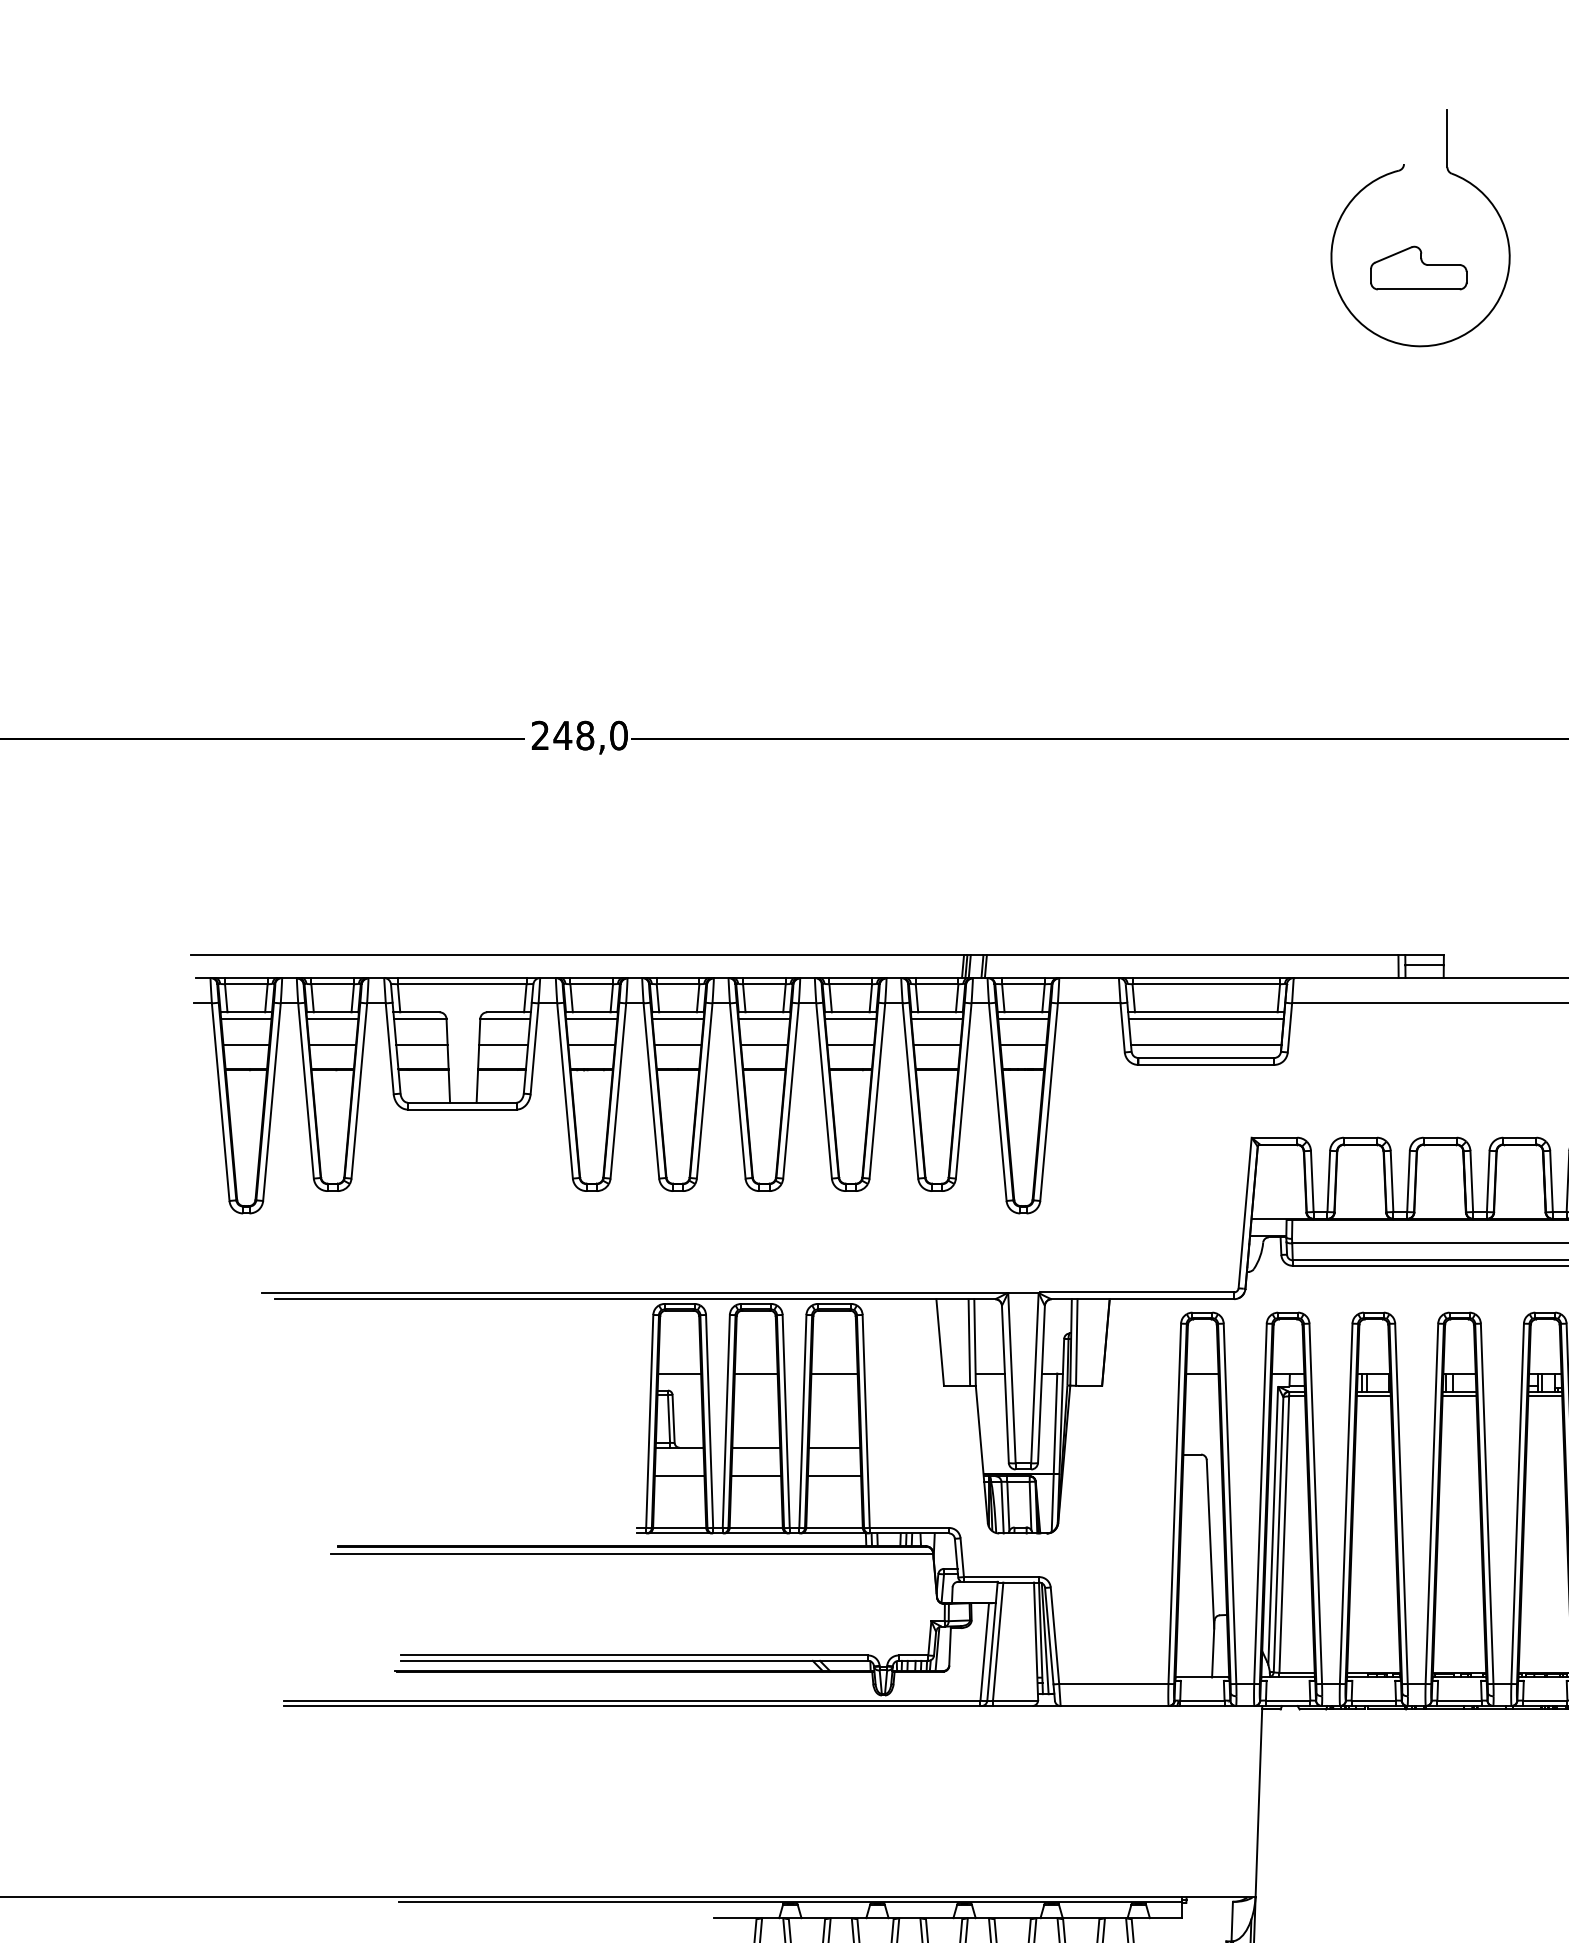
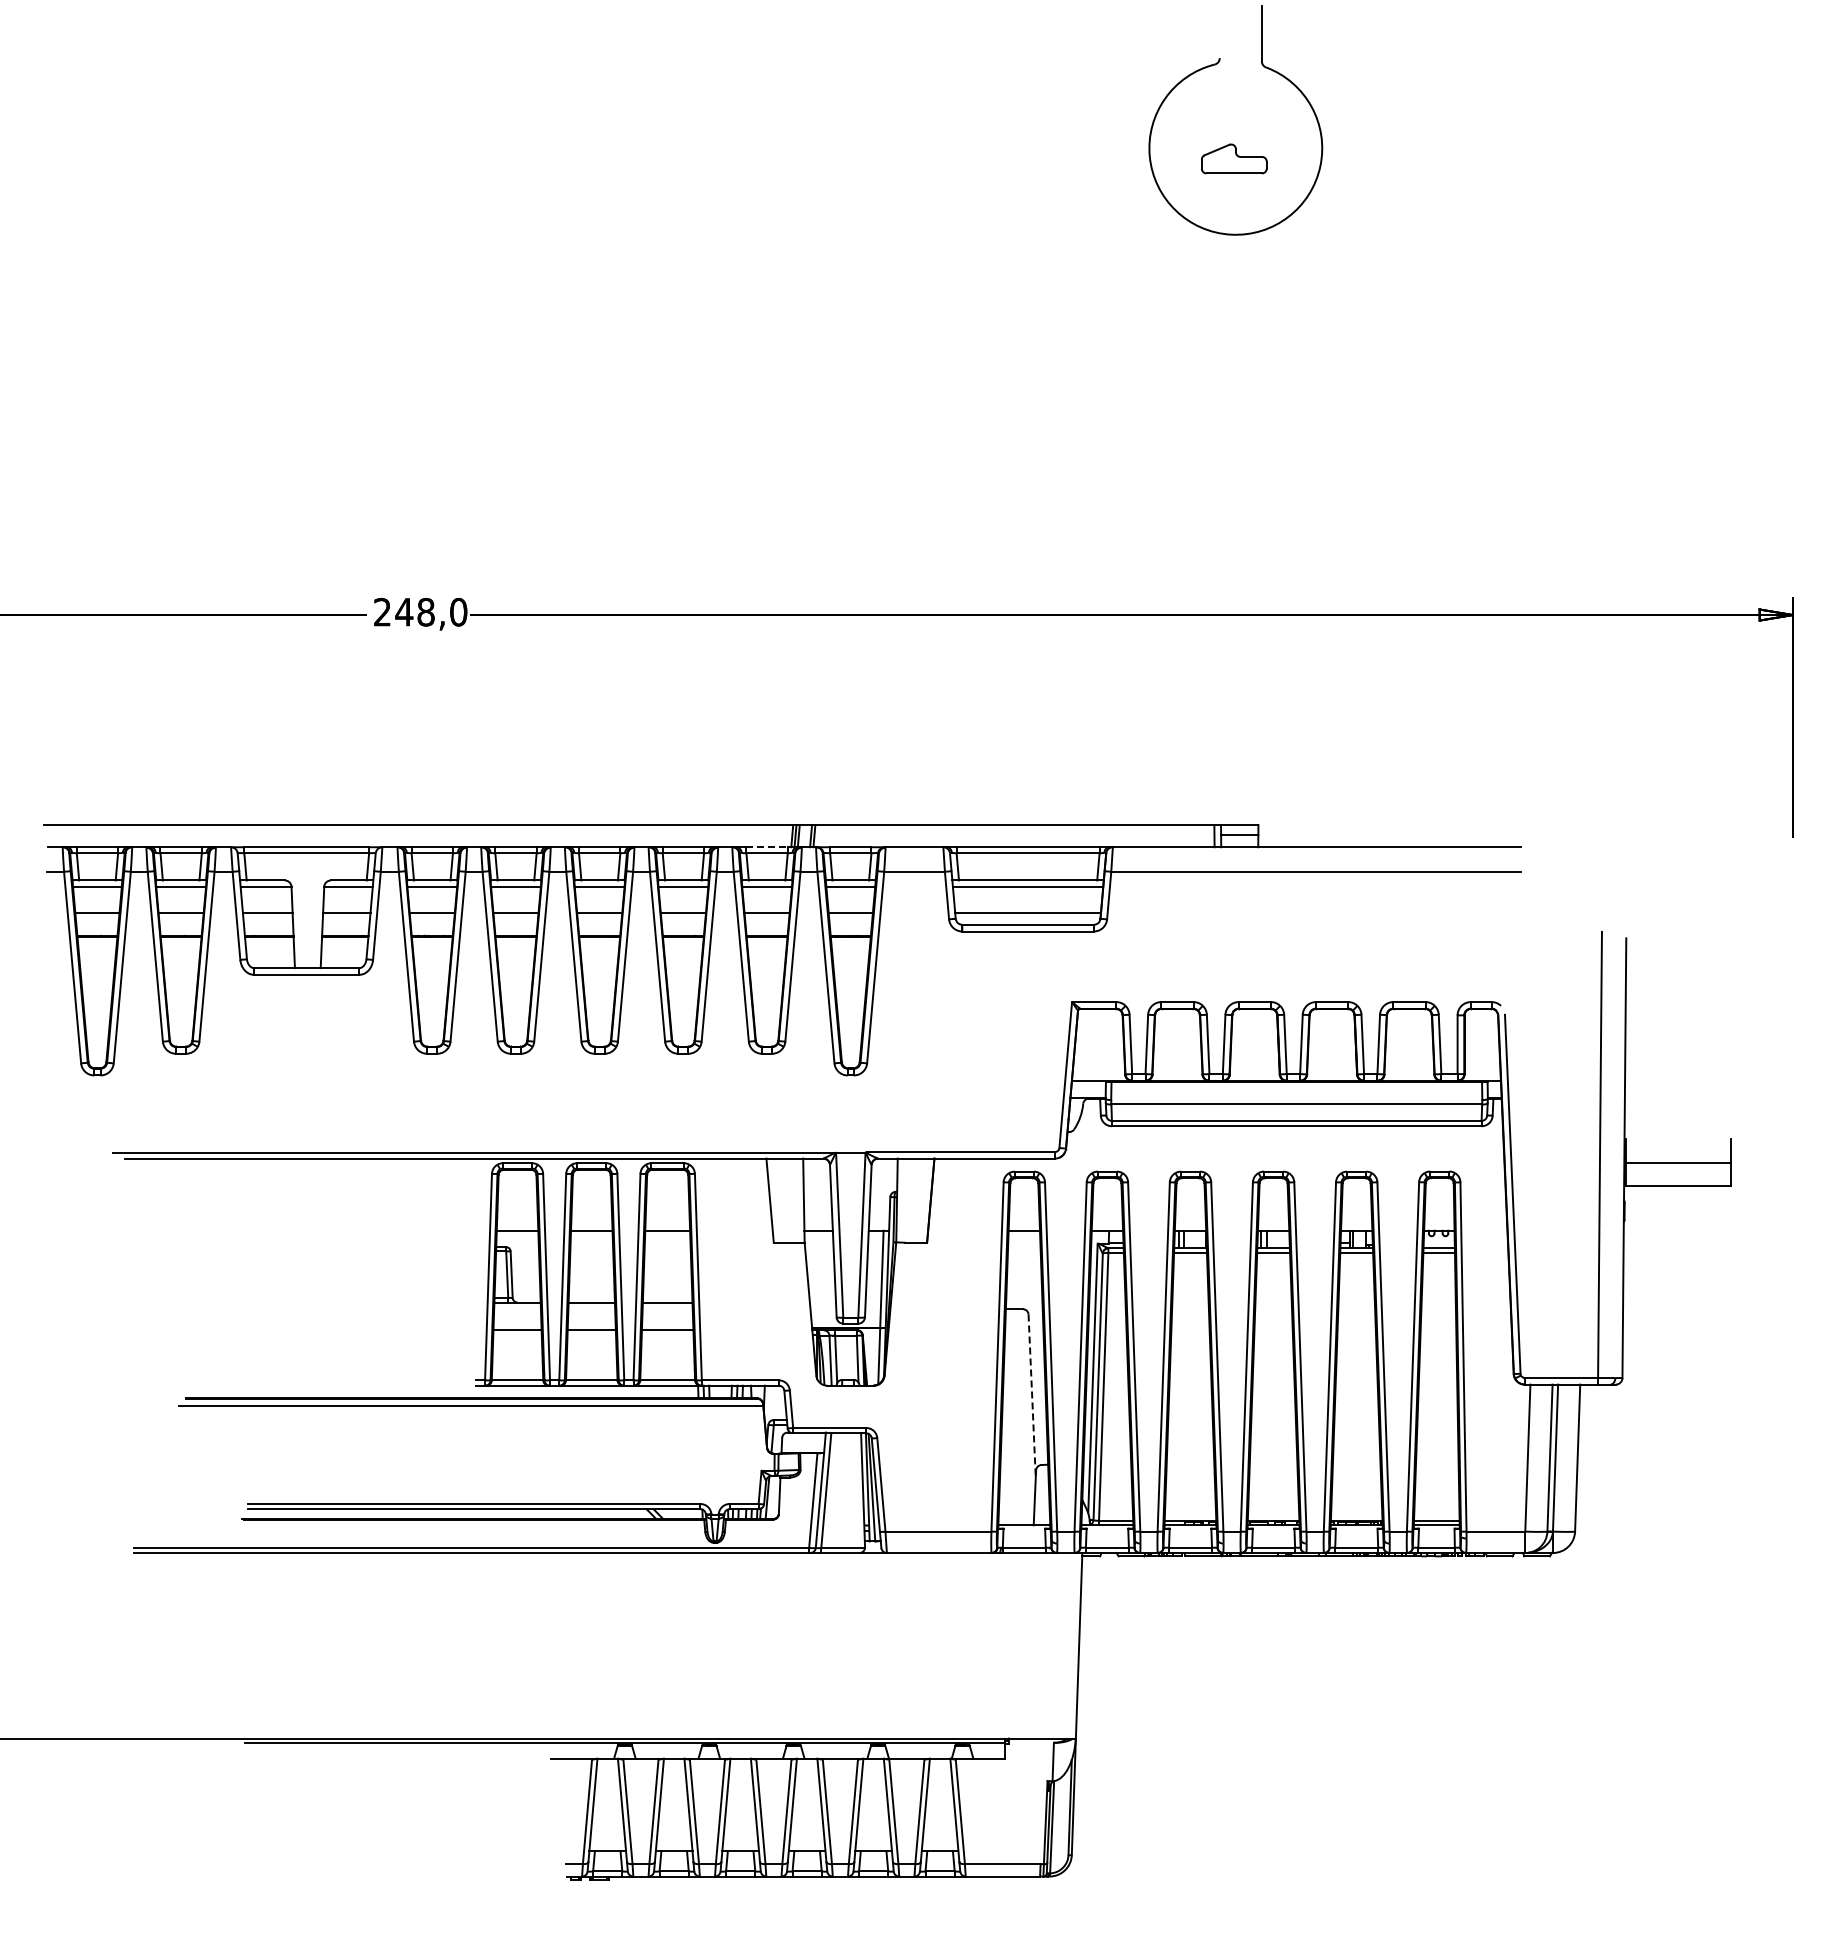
part: (1419, 267) -> (1234, 158), size x0.7
line: (937, 978) -> (767, 847), solid -> dashed
line: (969, 1342) -> (798, 1200), removed
line: (1076, 1342) -> (902, 1200), removed
line: (1210, 1544) -> (1032, 1396), solid -> dashed

